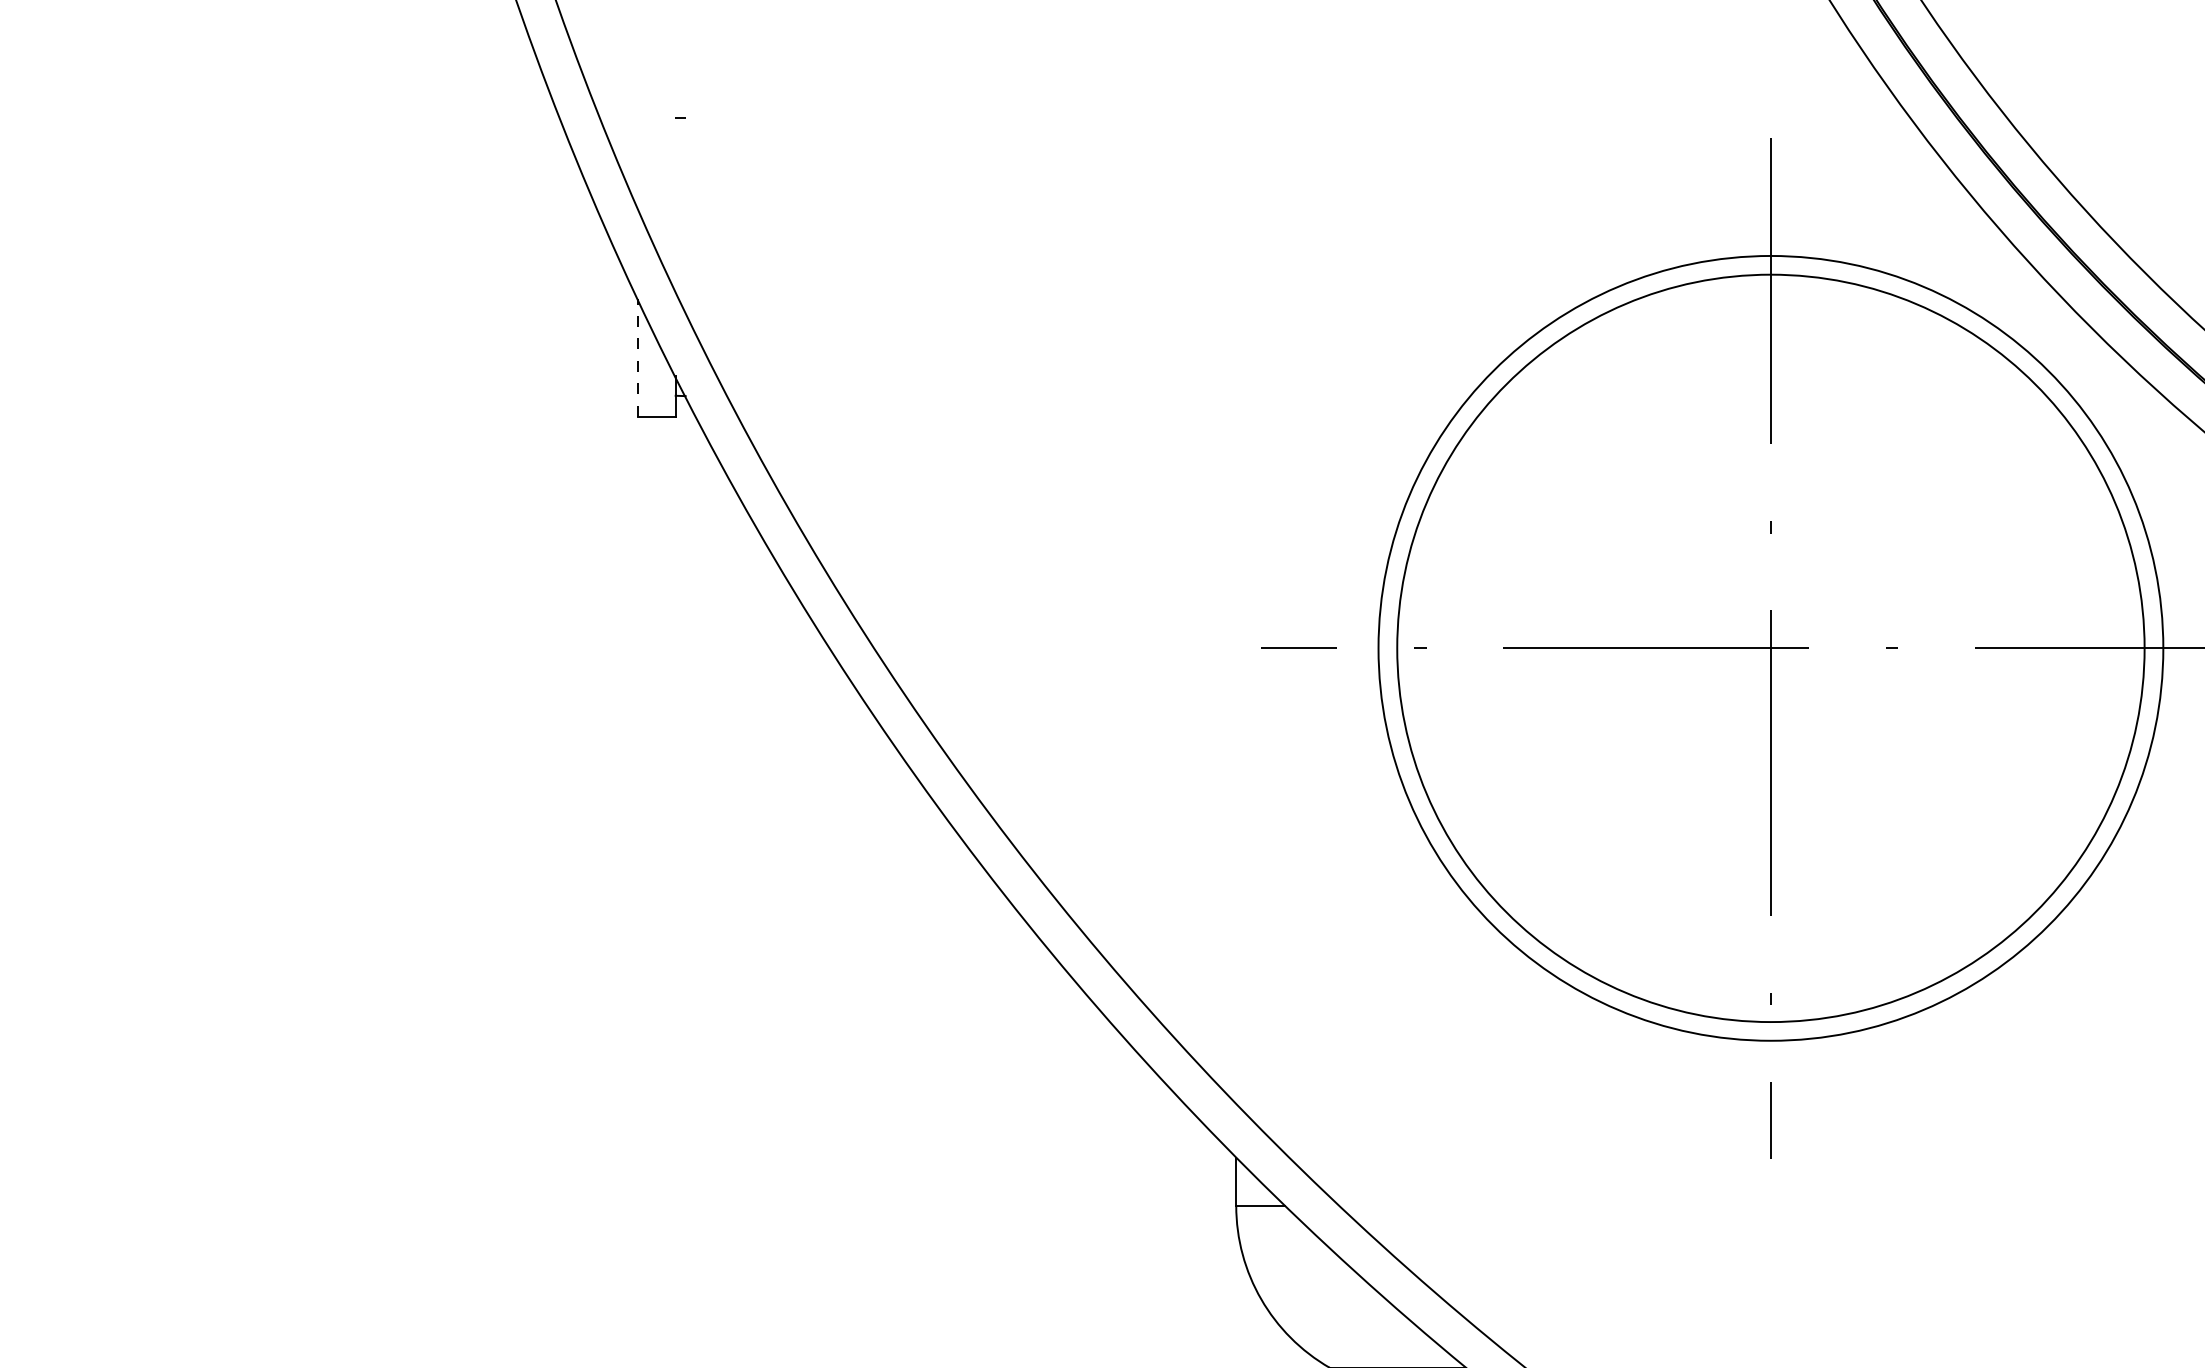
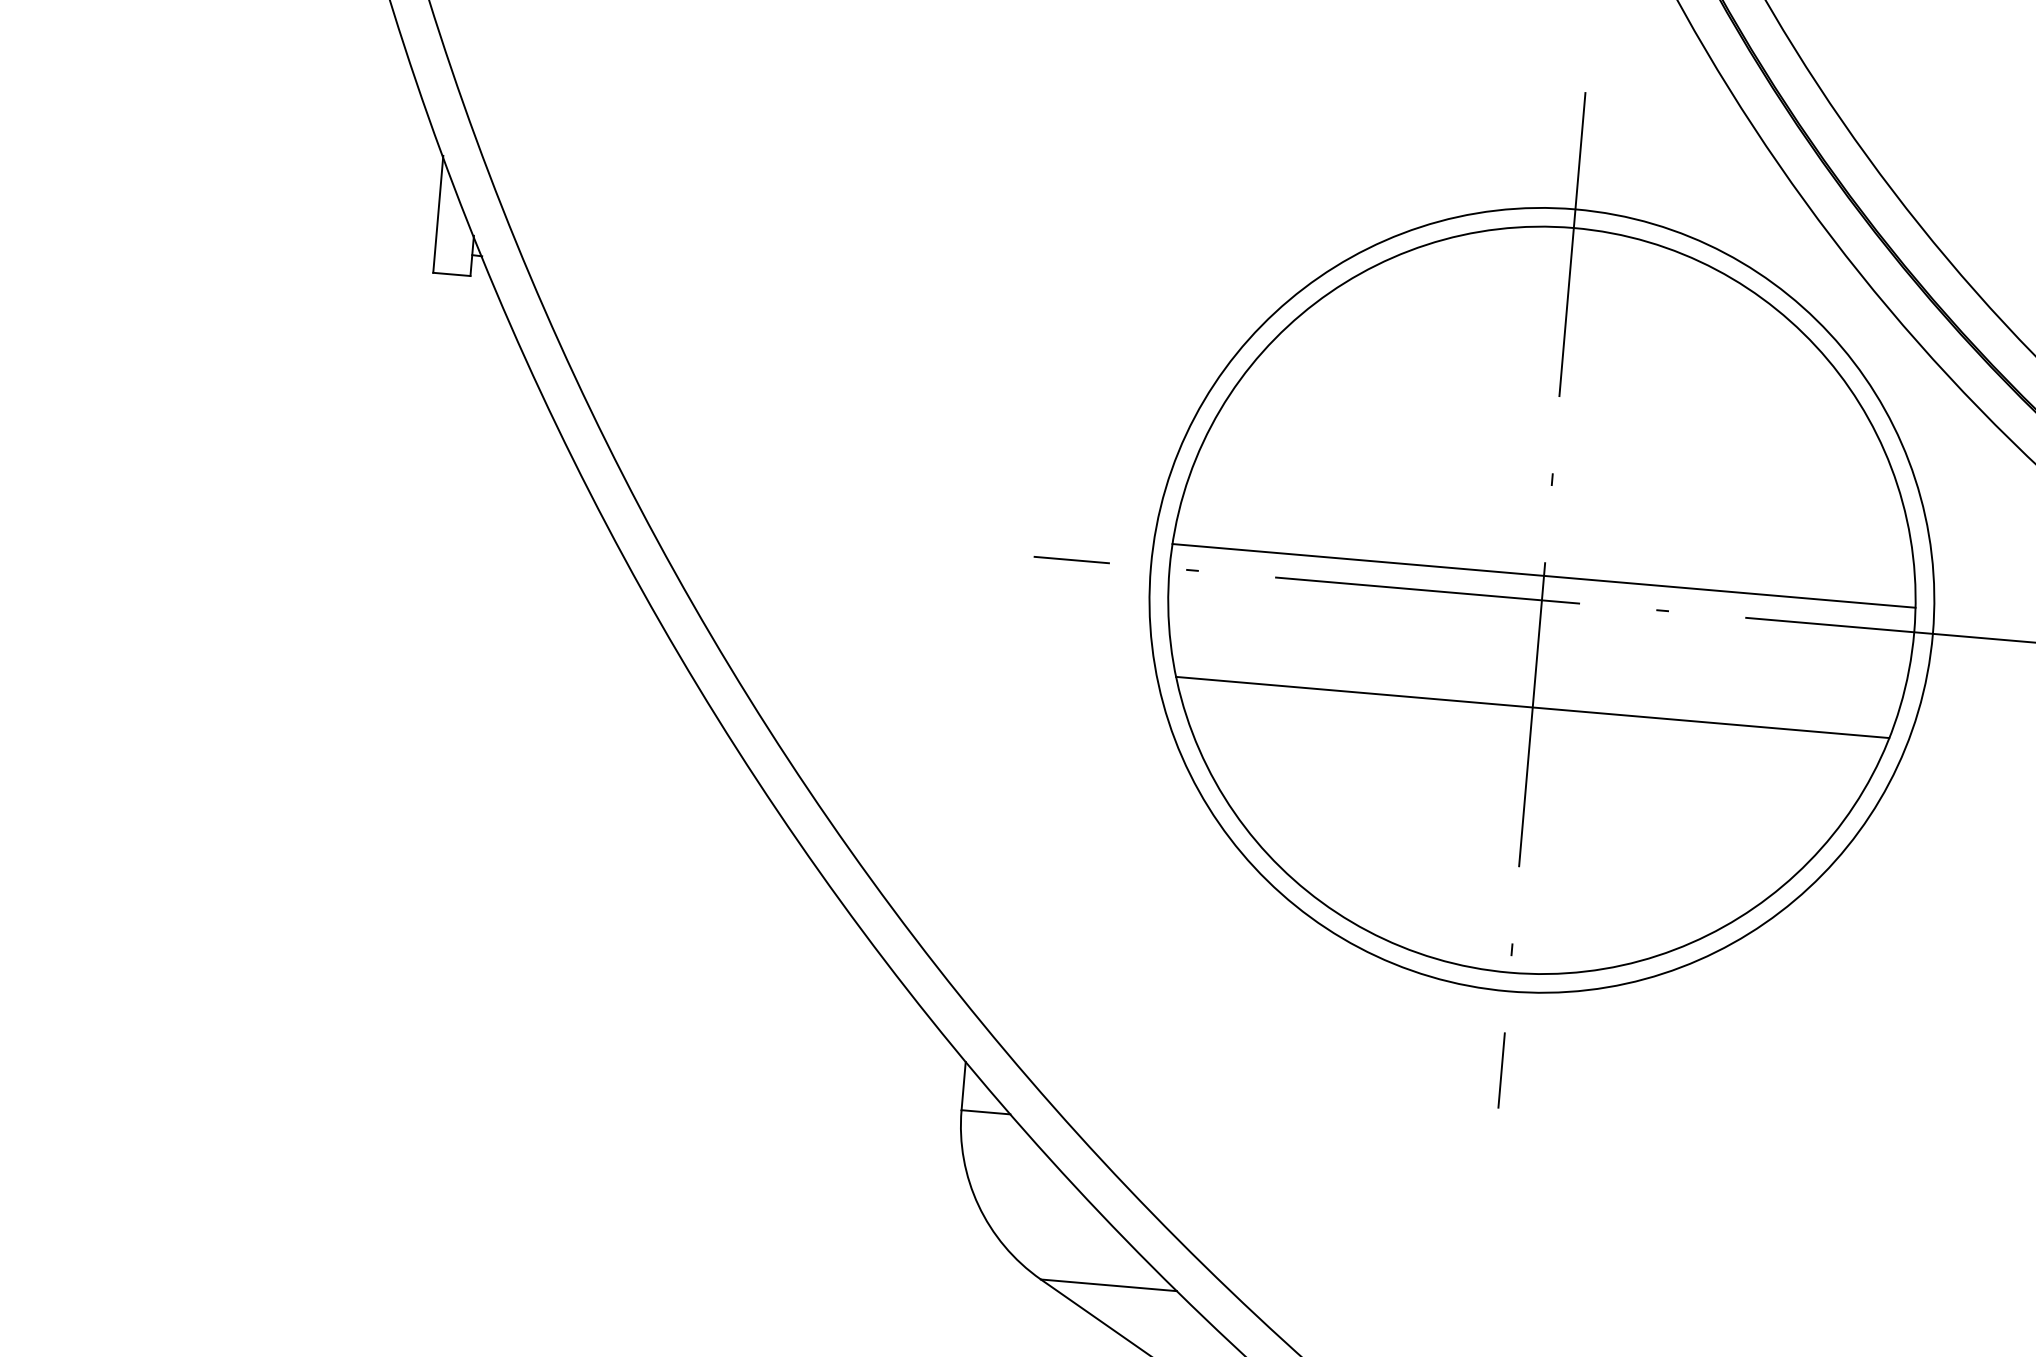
line: (638, 358) -> (438, 214), dashed -> solid
line: (1770, 623) -> (1543, 575), added
line: (1770, 755) -> (1532, 707), added

